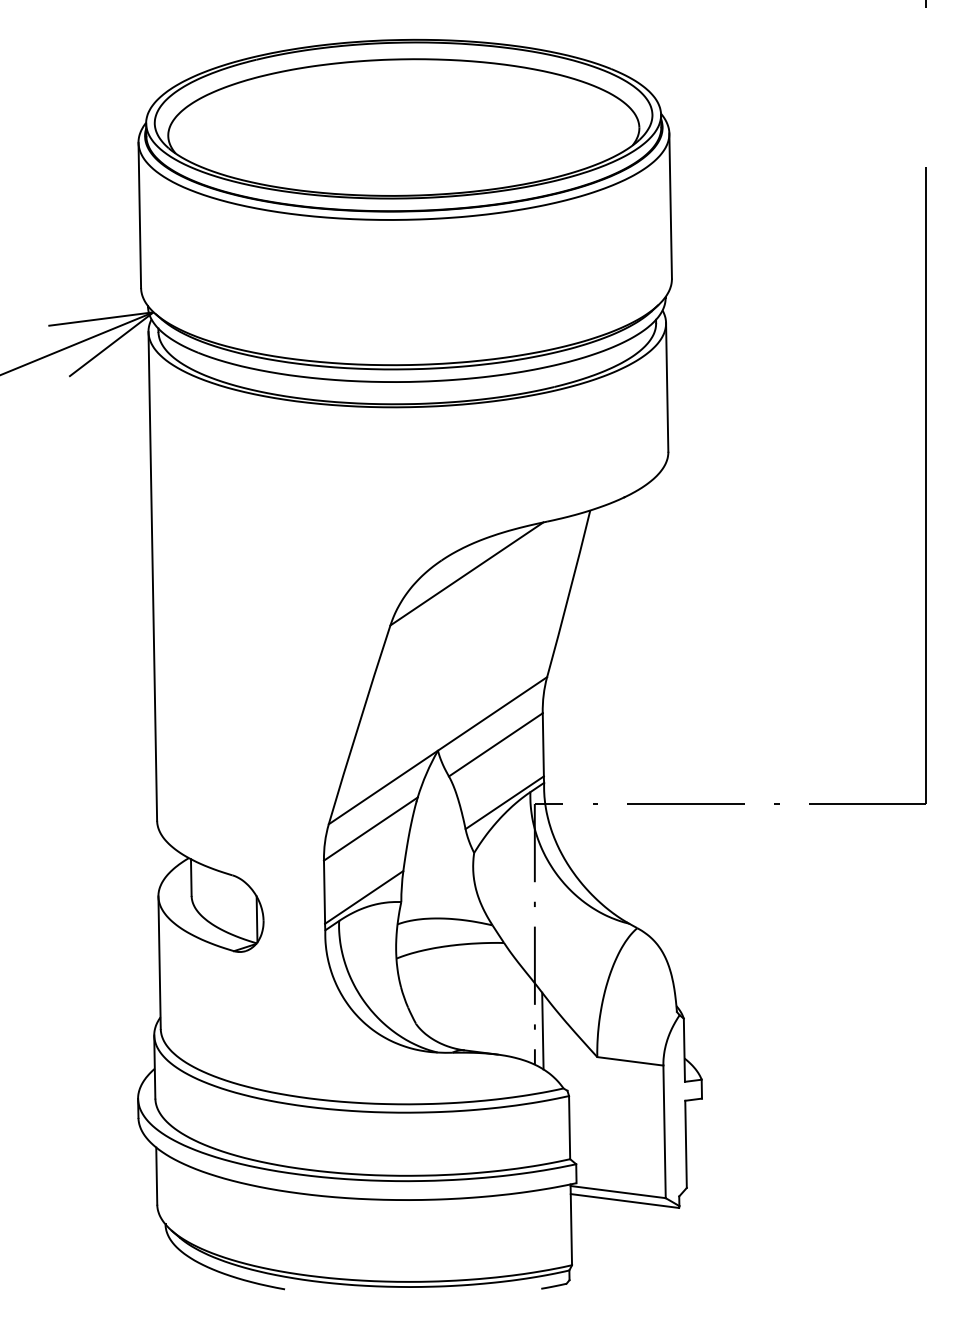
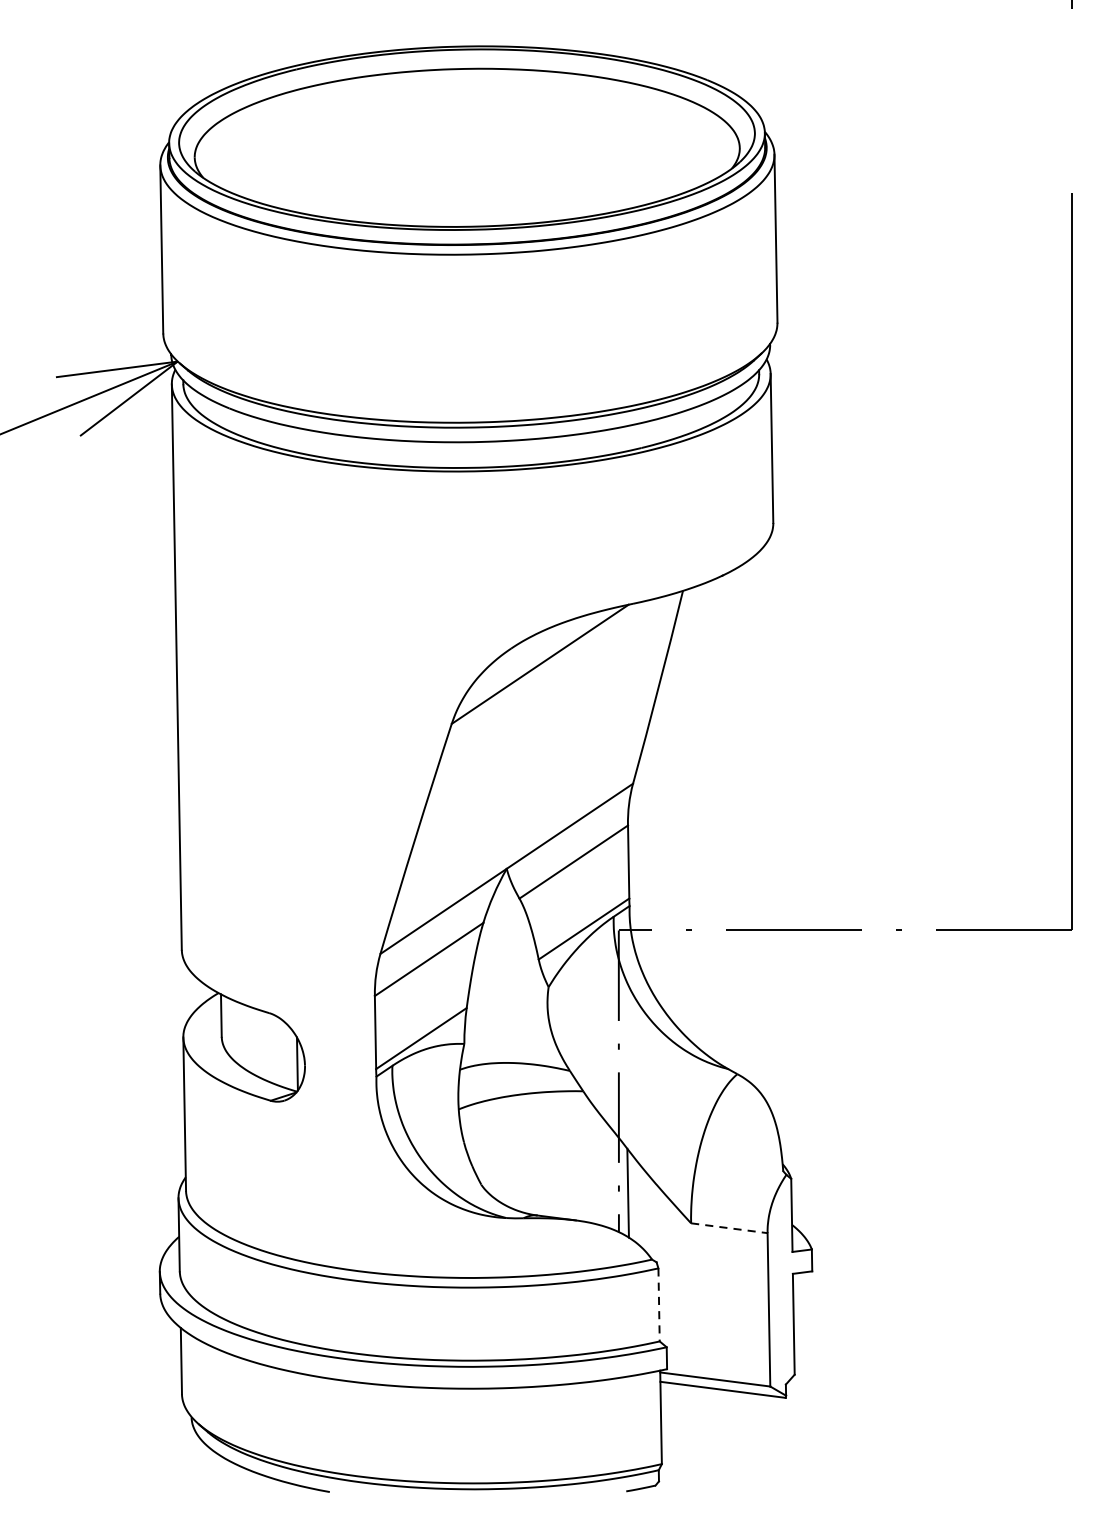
line: (630, 1061) -> (729, 1228), solid -> dashed
line: (569, 1127) -> (658, 1304), solid -> dashed

